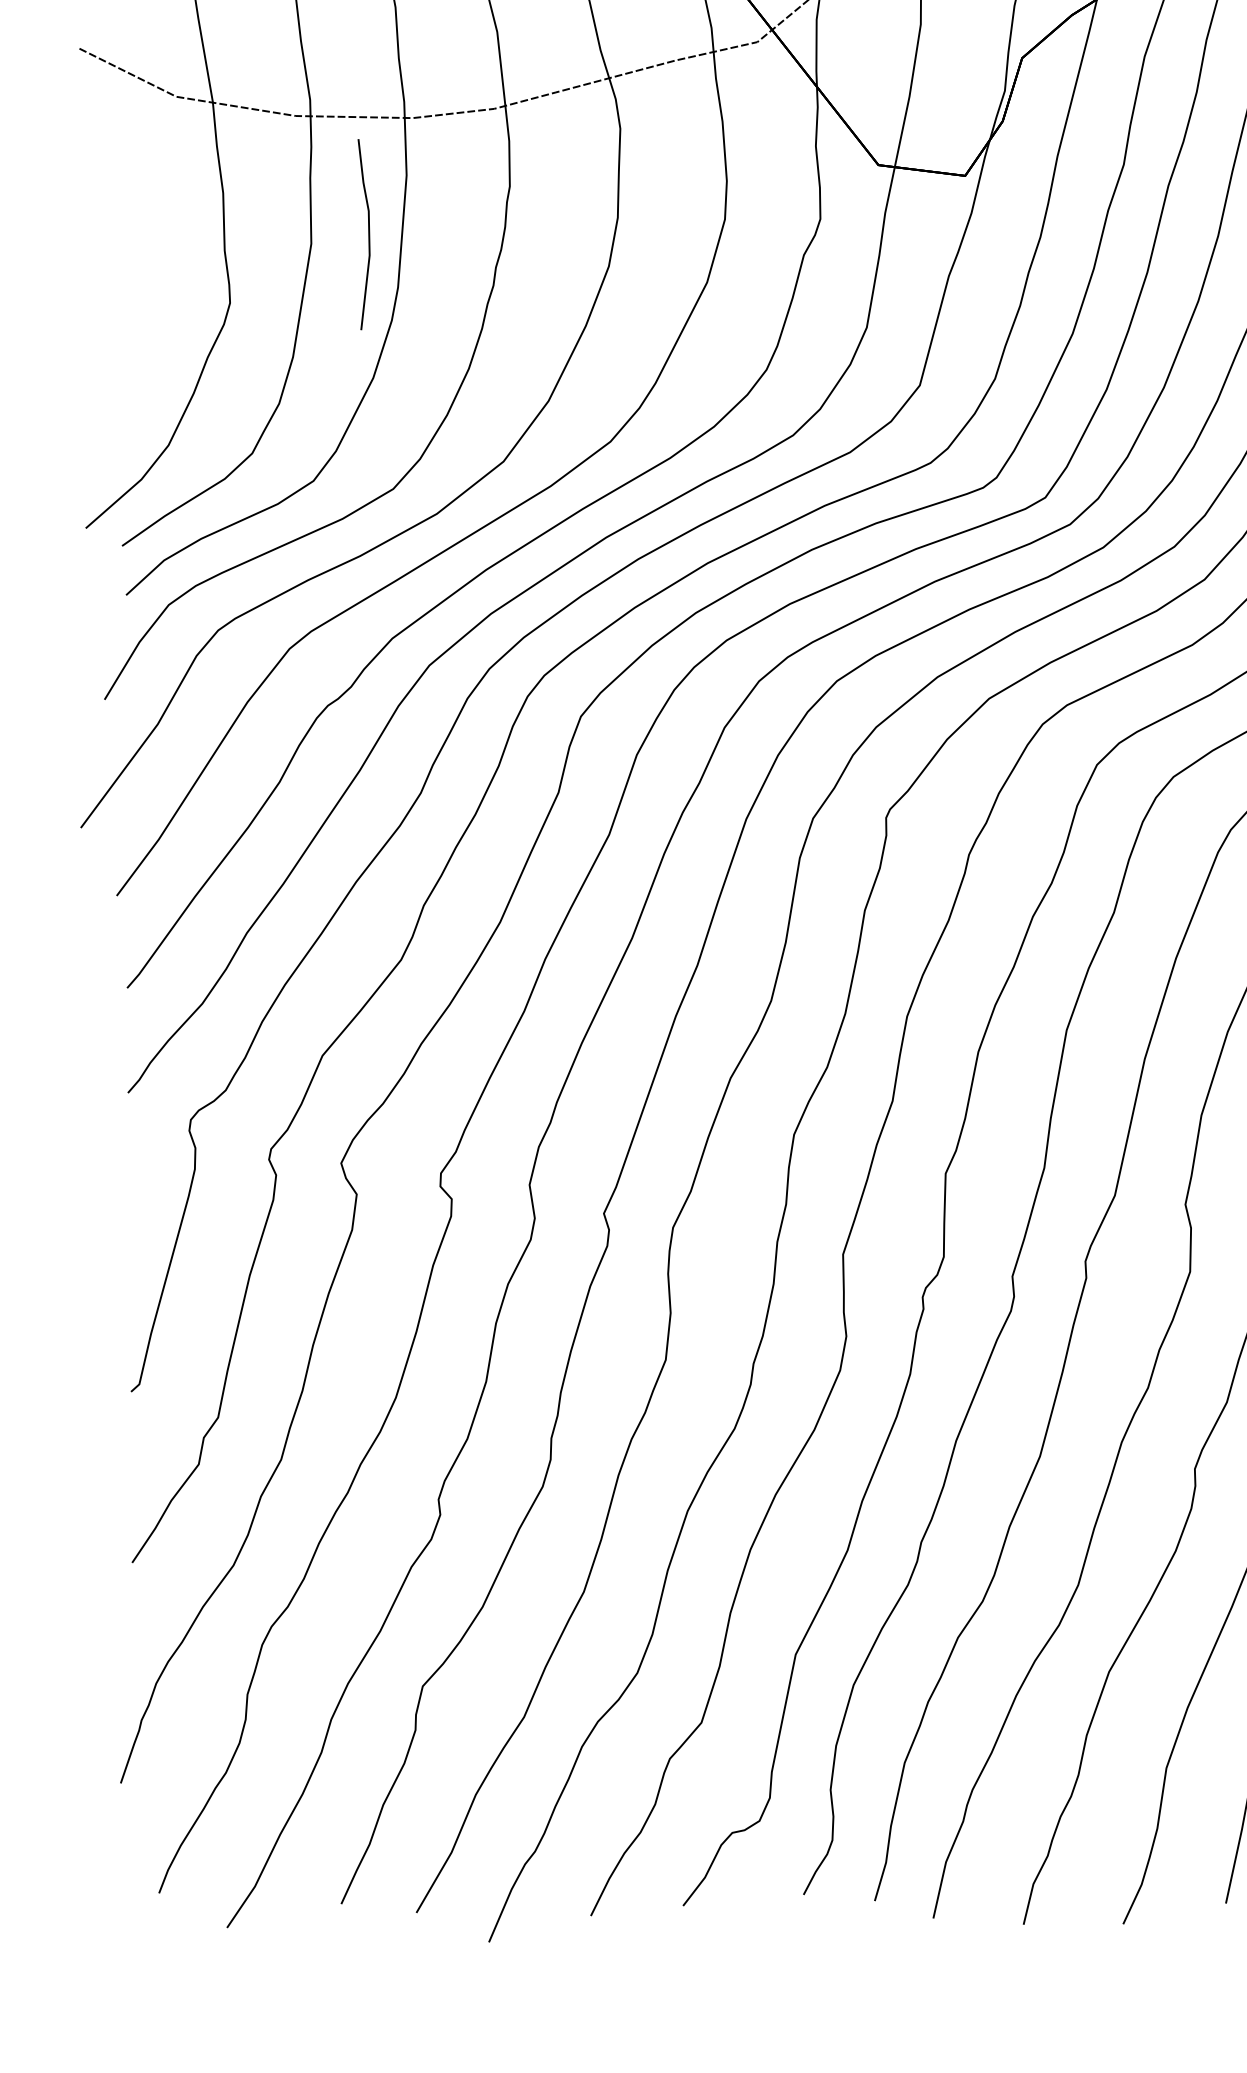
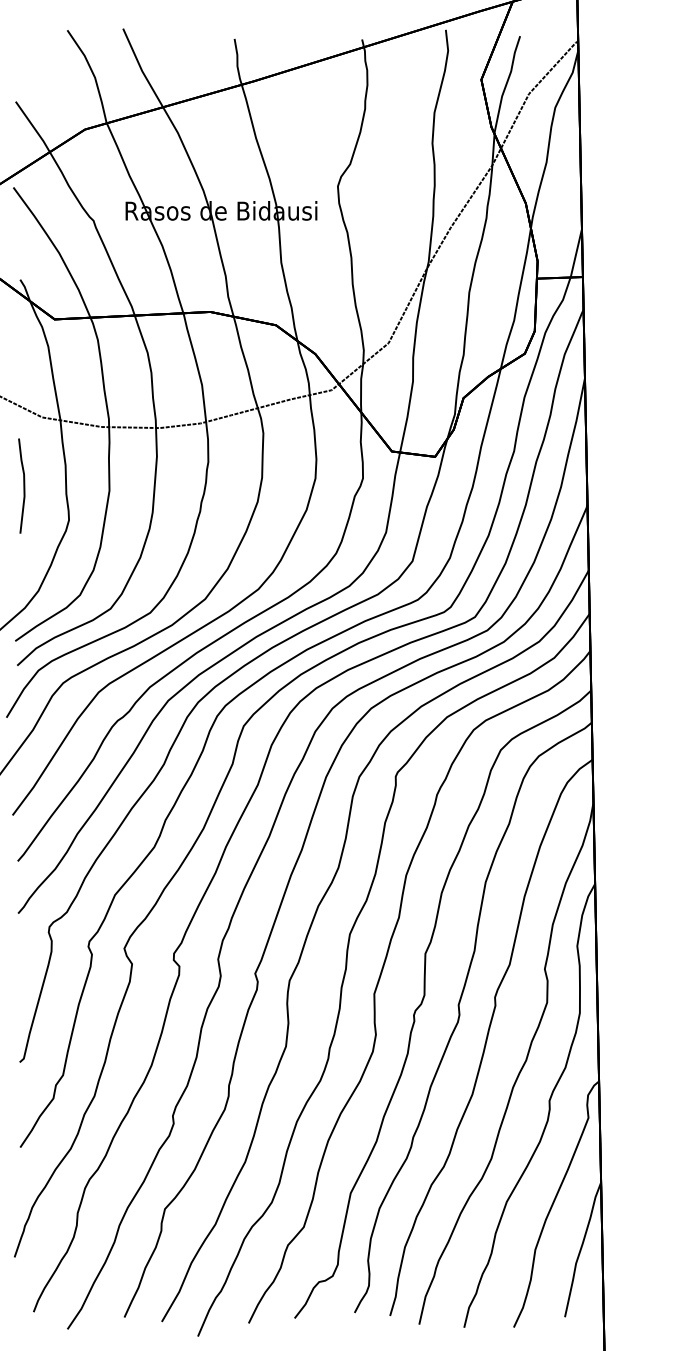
line: (367, 233) -> (23, 485), moved

